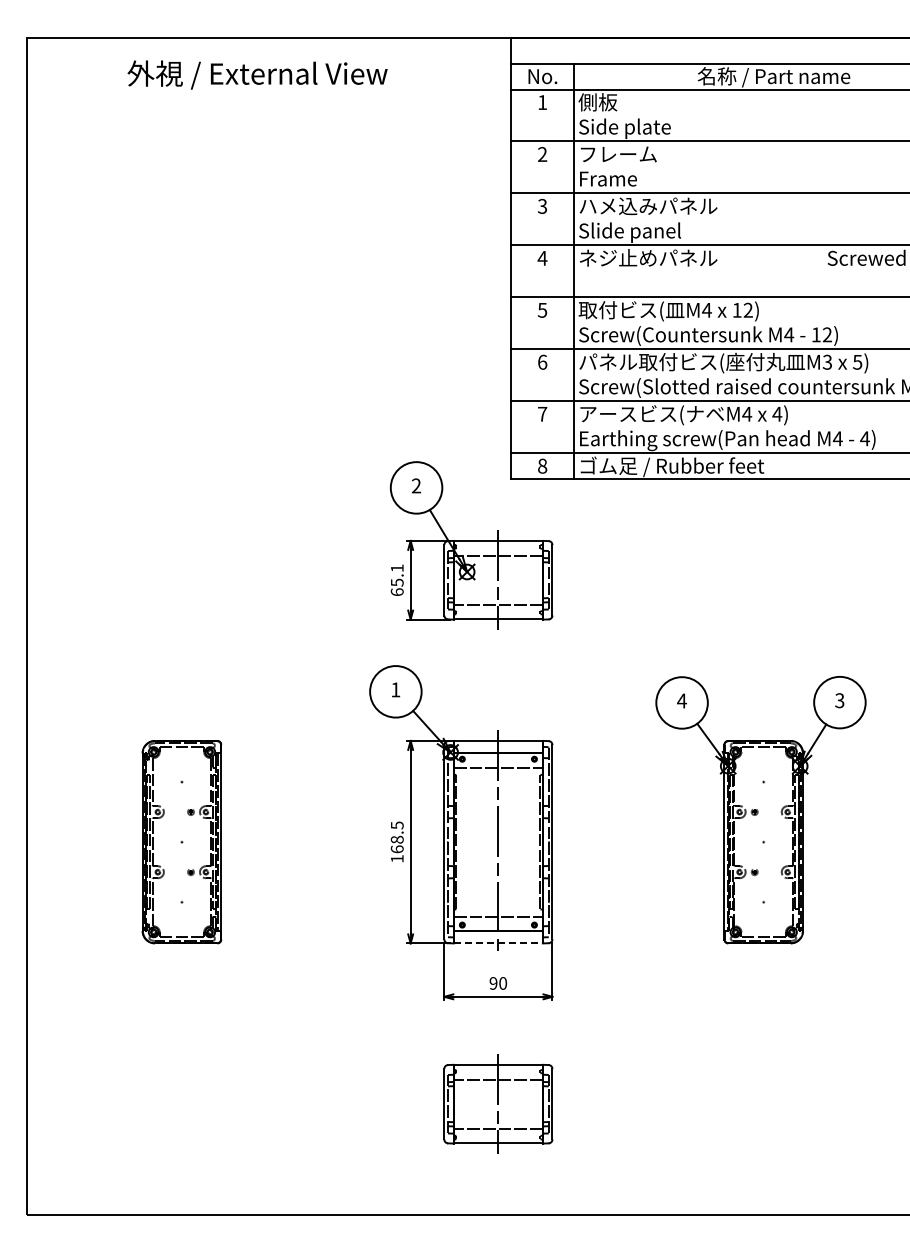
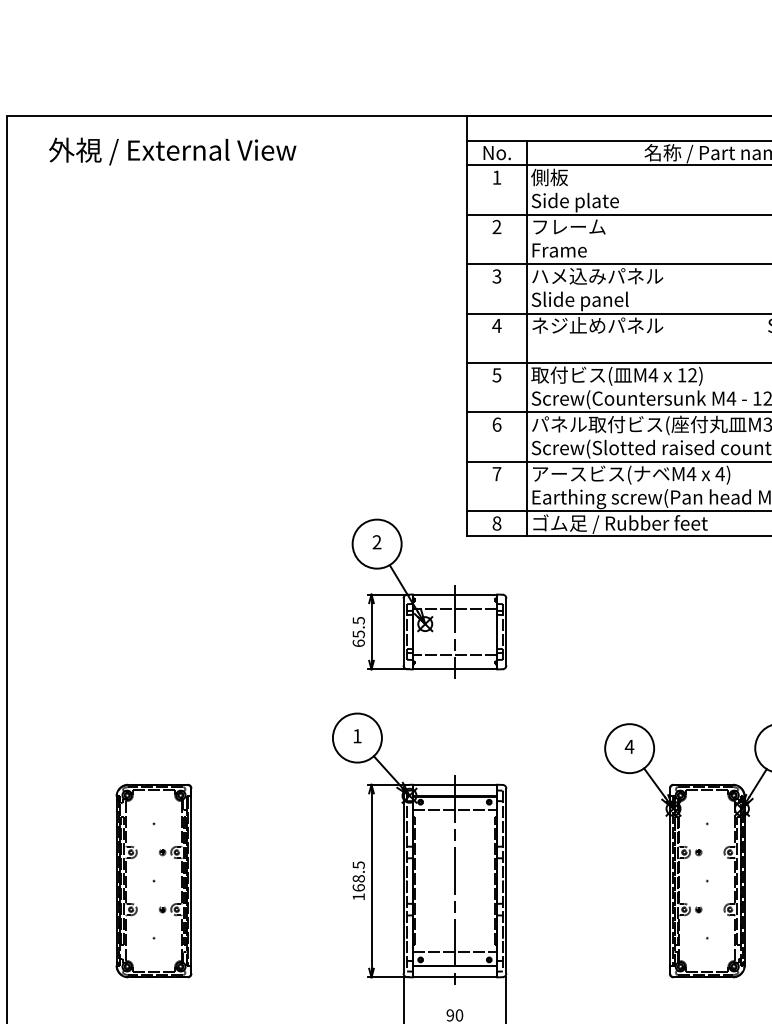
text: (257, 74) -> (172, 151), moved
text: (397, 568) -> (359, 620), 65.1 -> 65.5
line: (498, 943) -> (455, 977), dashed -> solid

